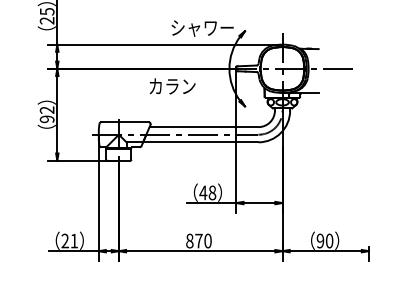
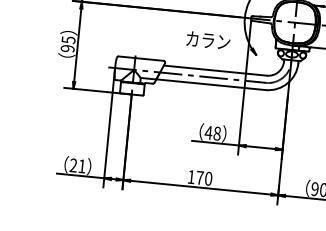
text: (172, 86) -> (208, 40), moved
text: (46, 110) -> (67, 40), 92 -> 95
text: (189, 240) -> (191, 176), 870 -> 170

